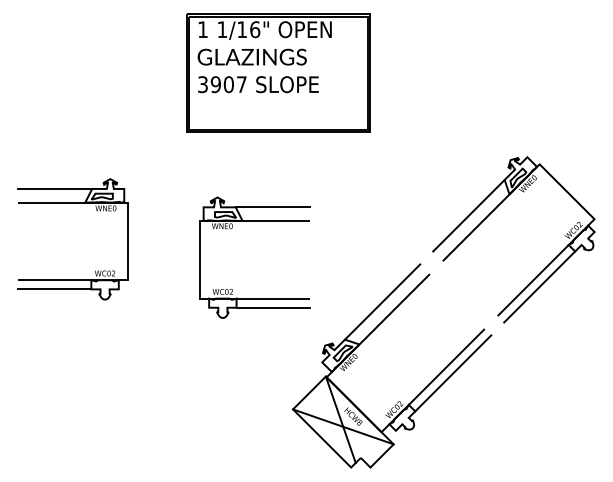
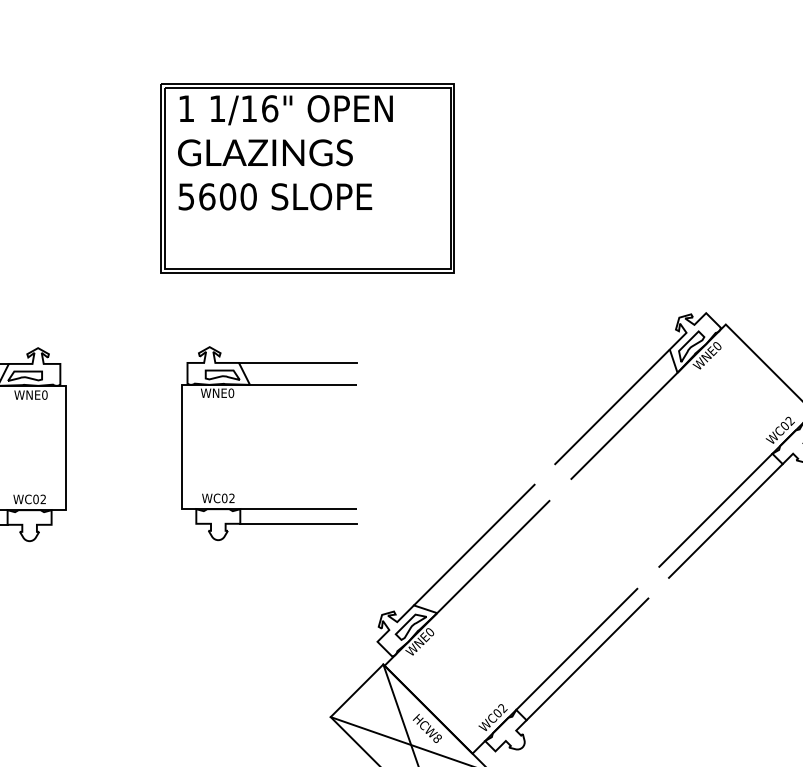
text: (222, 84) -> (217, 196), 3907 -> 5600
part: (254, 221) -> (268, 385), moved

